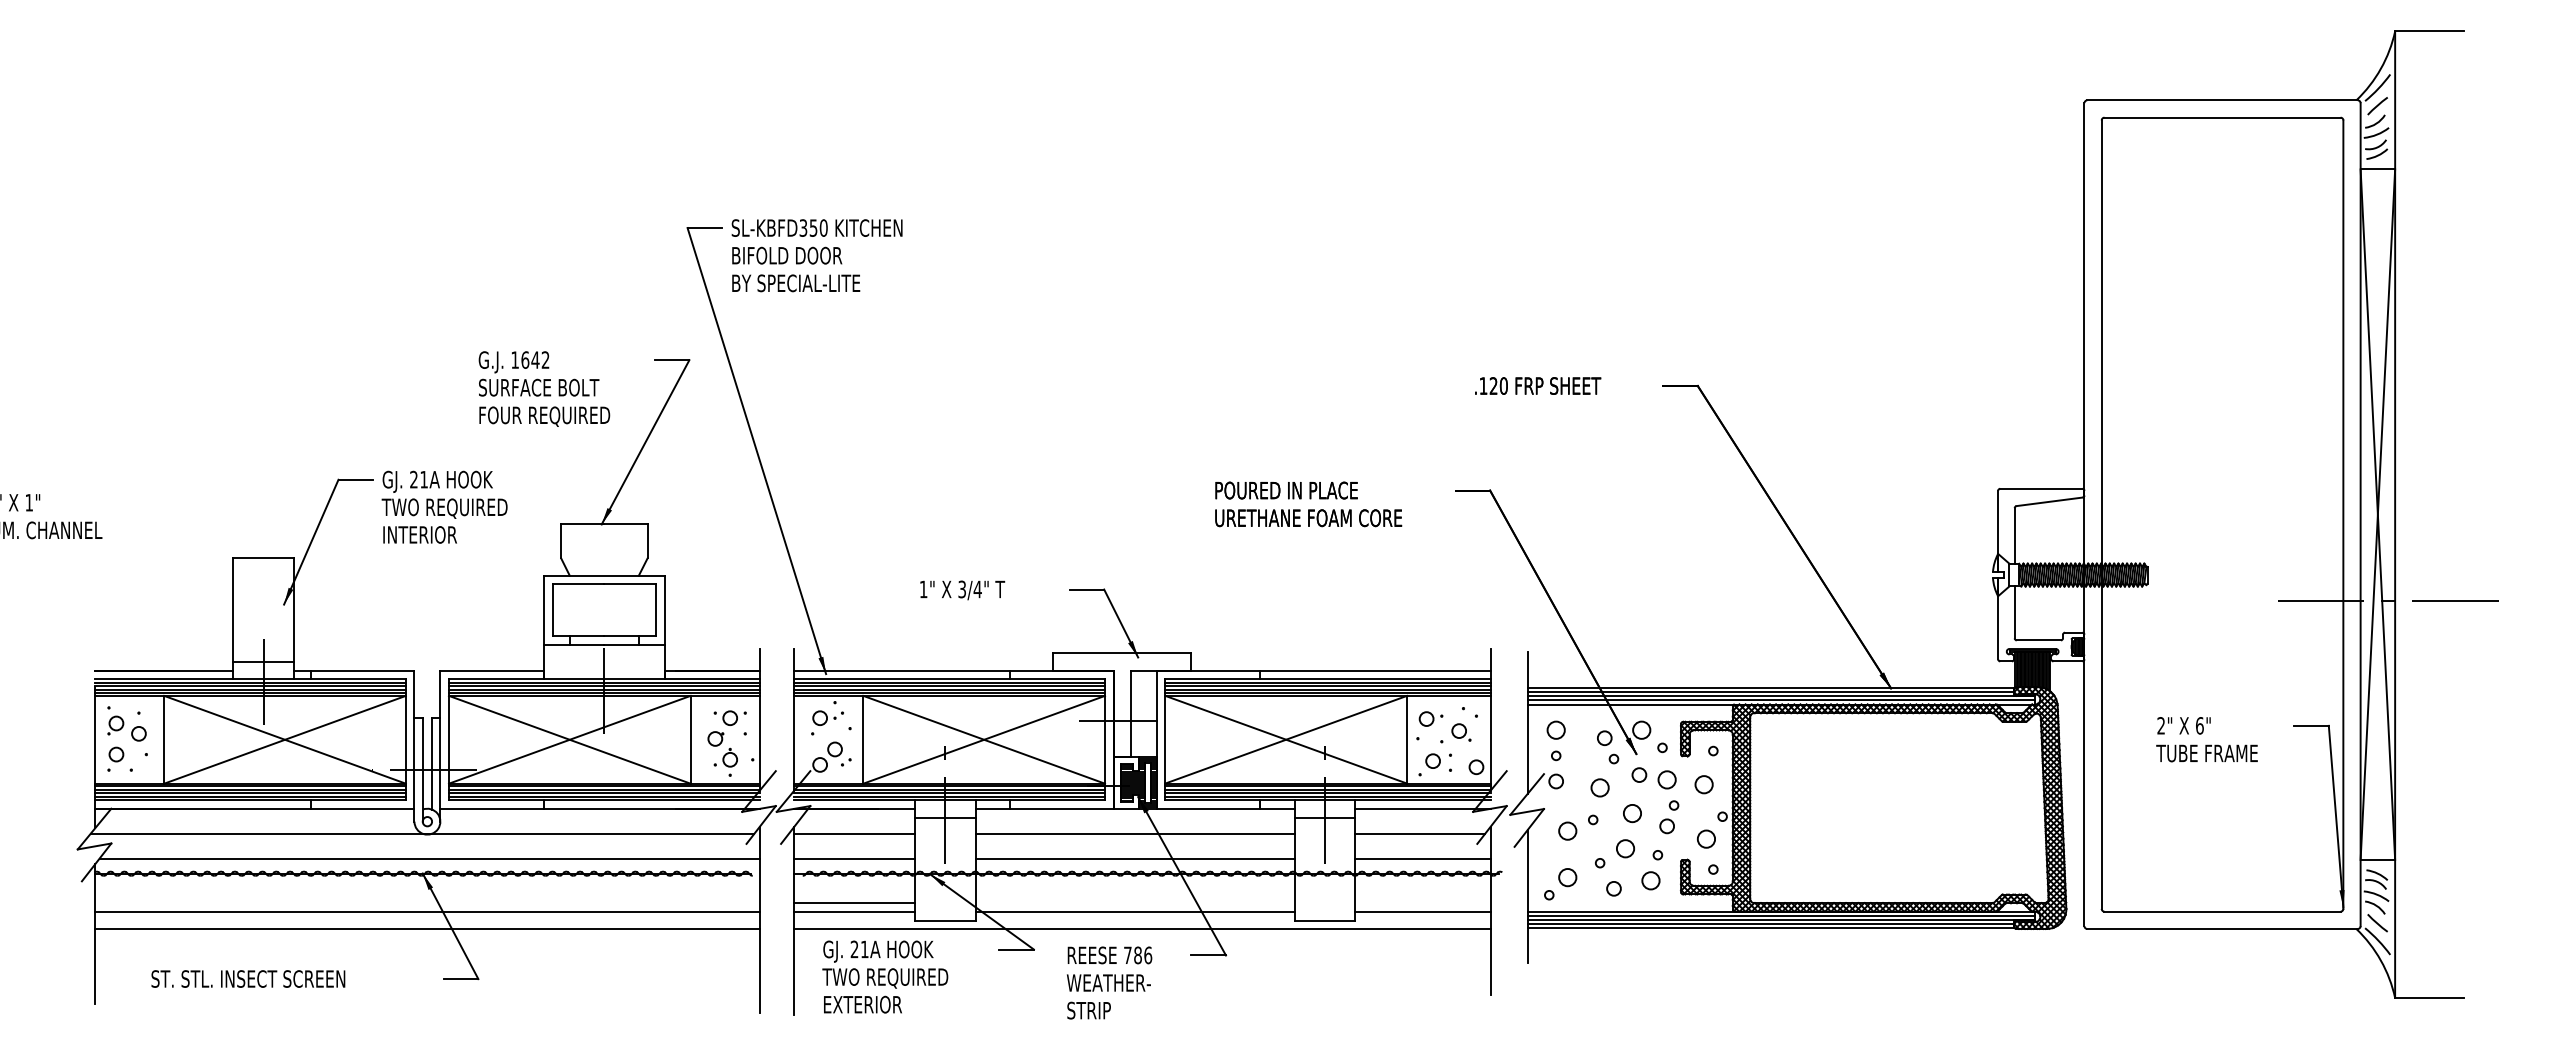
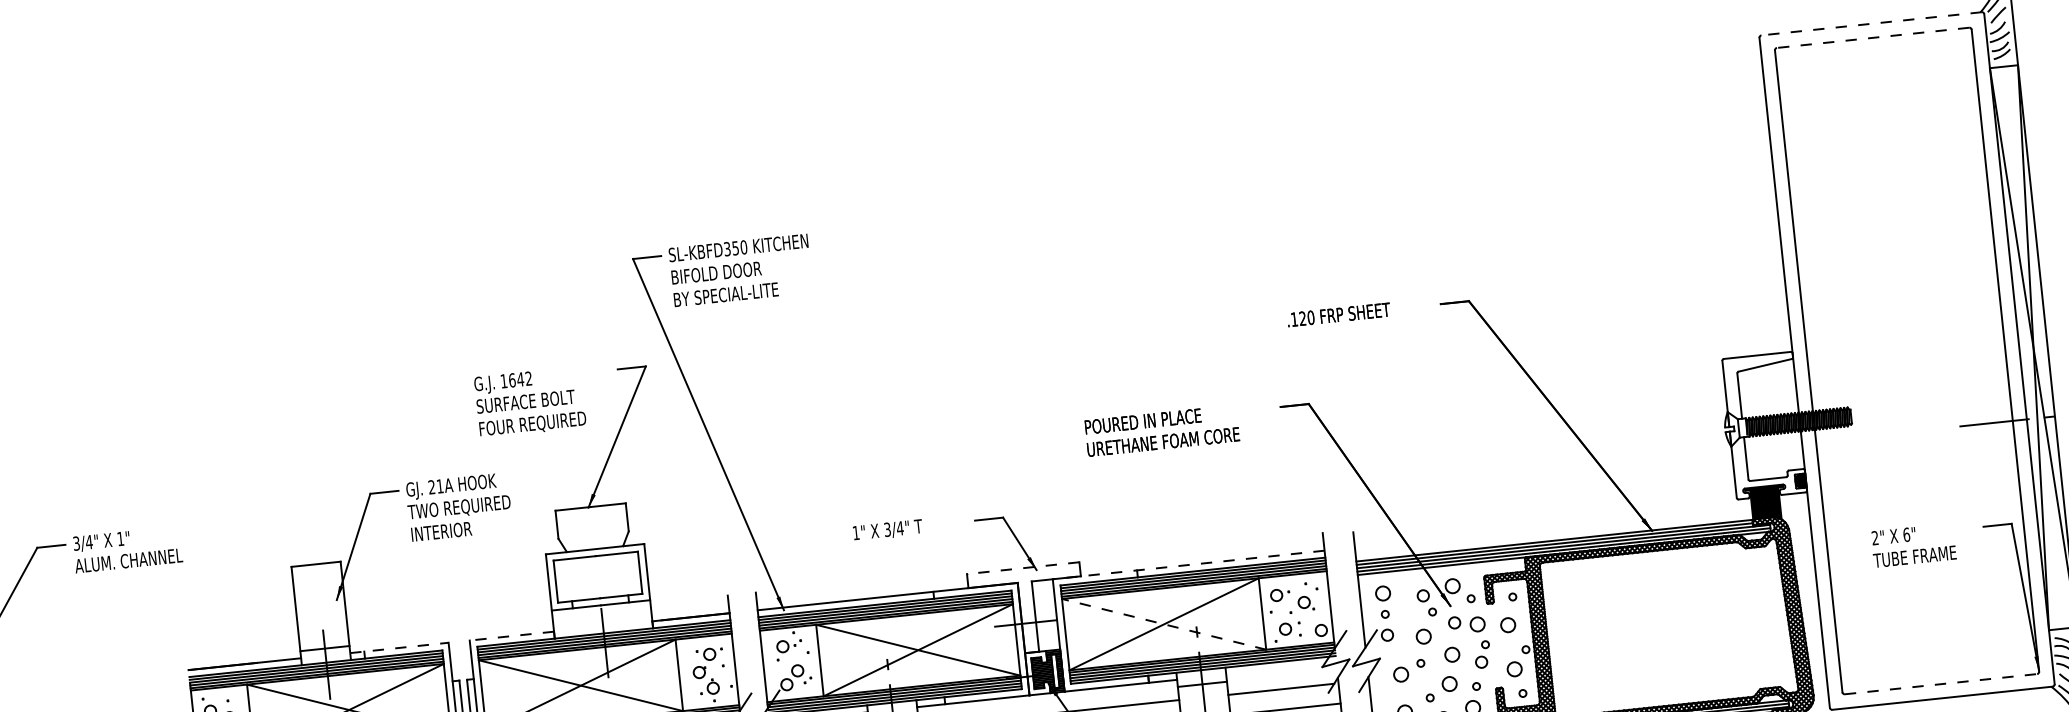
line: (2222, 100) -> (1871, 23), solid -> dashed
line: (2222, 117) -> (1873, 37), solid -> dashed
line: (1121, 653) -> (1022, 568), solid -> dashed
line: (354, 670) -> (399, 647), solid -> dashed
line: (492, 670) -> (512, 635), solid -> dashed
line: (1323, 670) -> (1188, 564), solid -> dashed
line: (1286, 739) -> (1164, 624), solid -> dashed
line: (1422, 808) -> (1280, 668), removed
line: (2223, 911) -> (1941, 683), solid -> dashed

